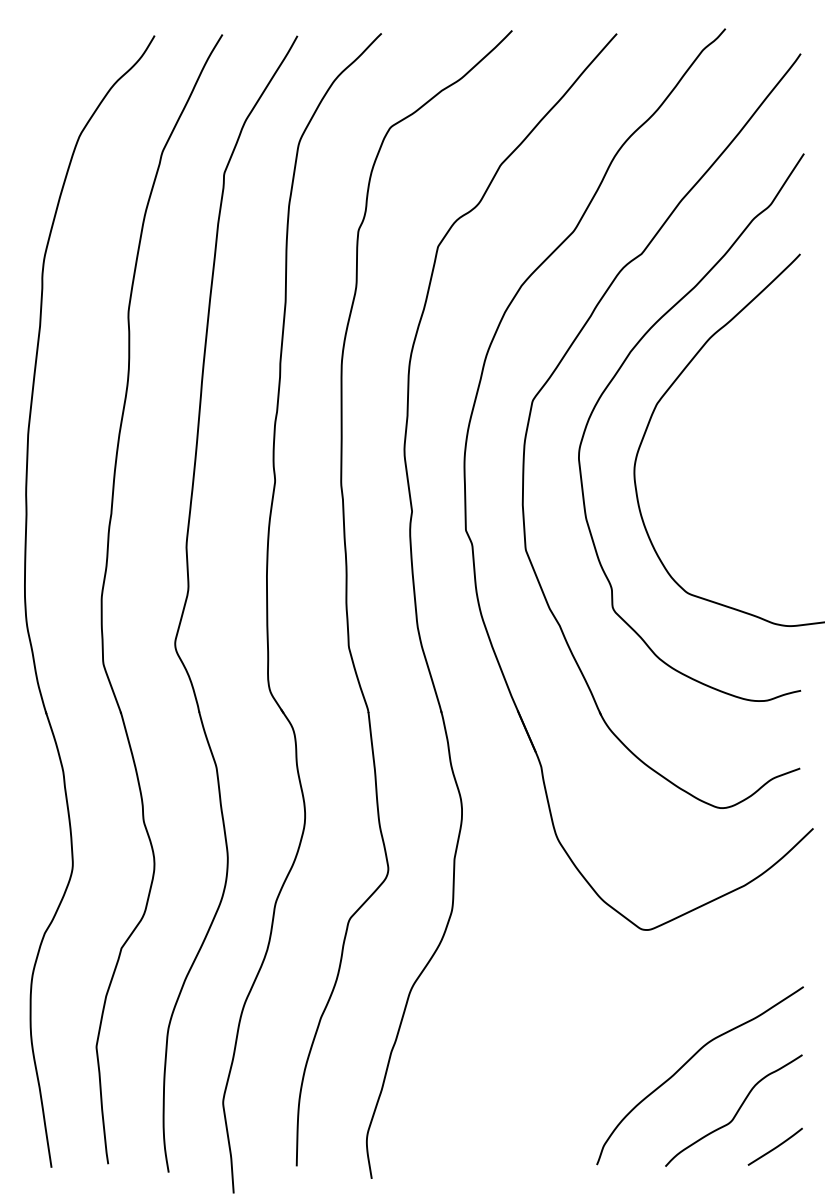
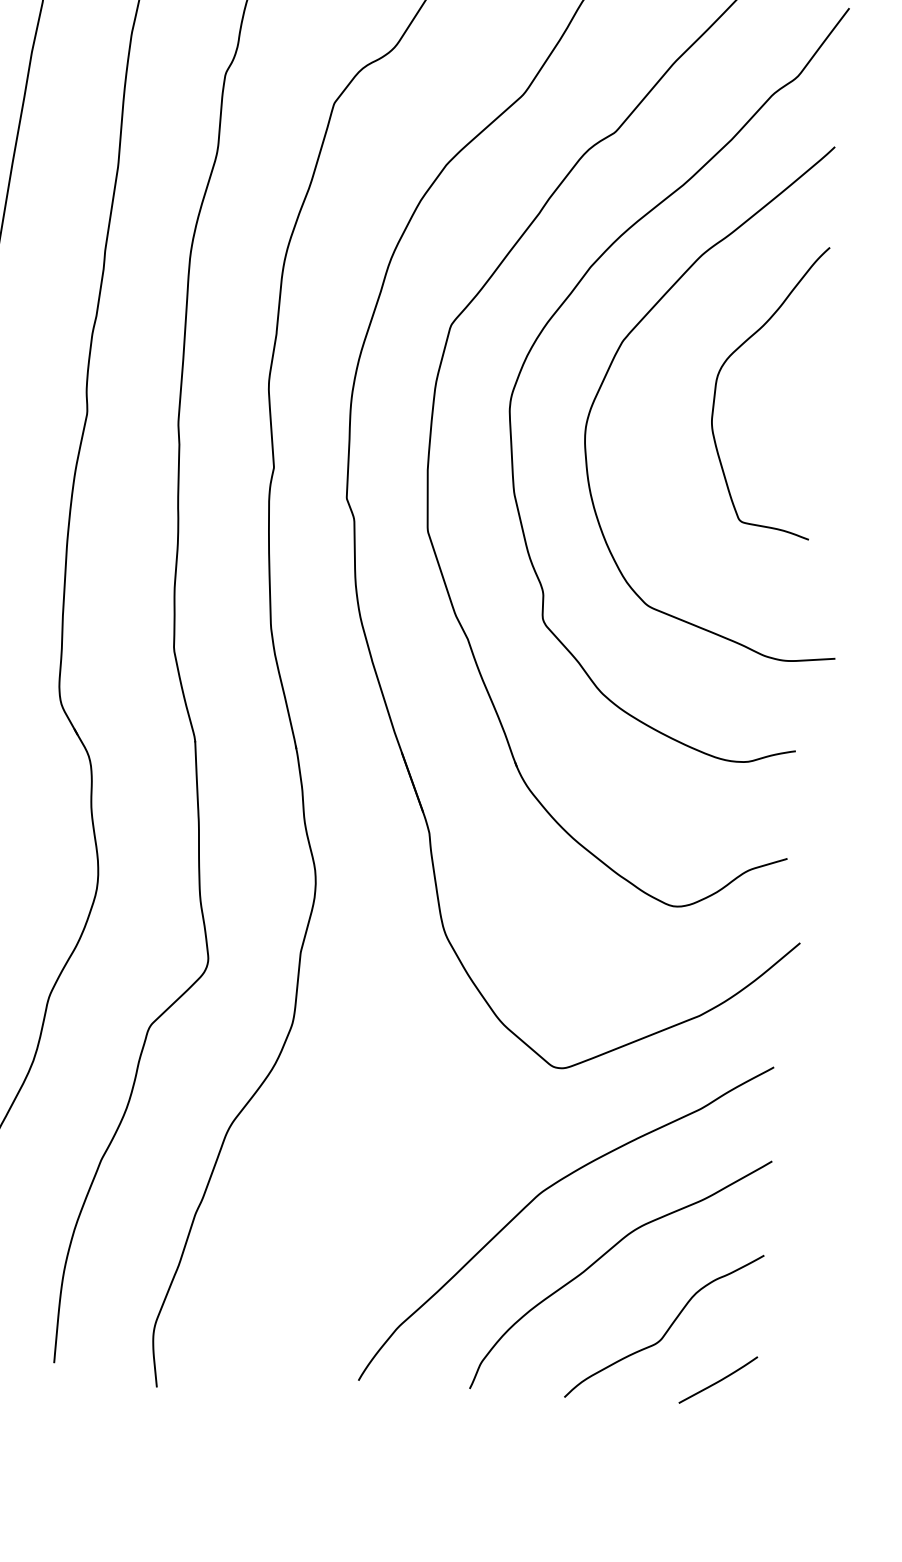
curve: (733, 413) -> (727, 361), added
curve: (643, 1018) -> (547, 1190), added

